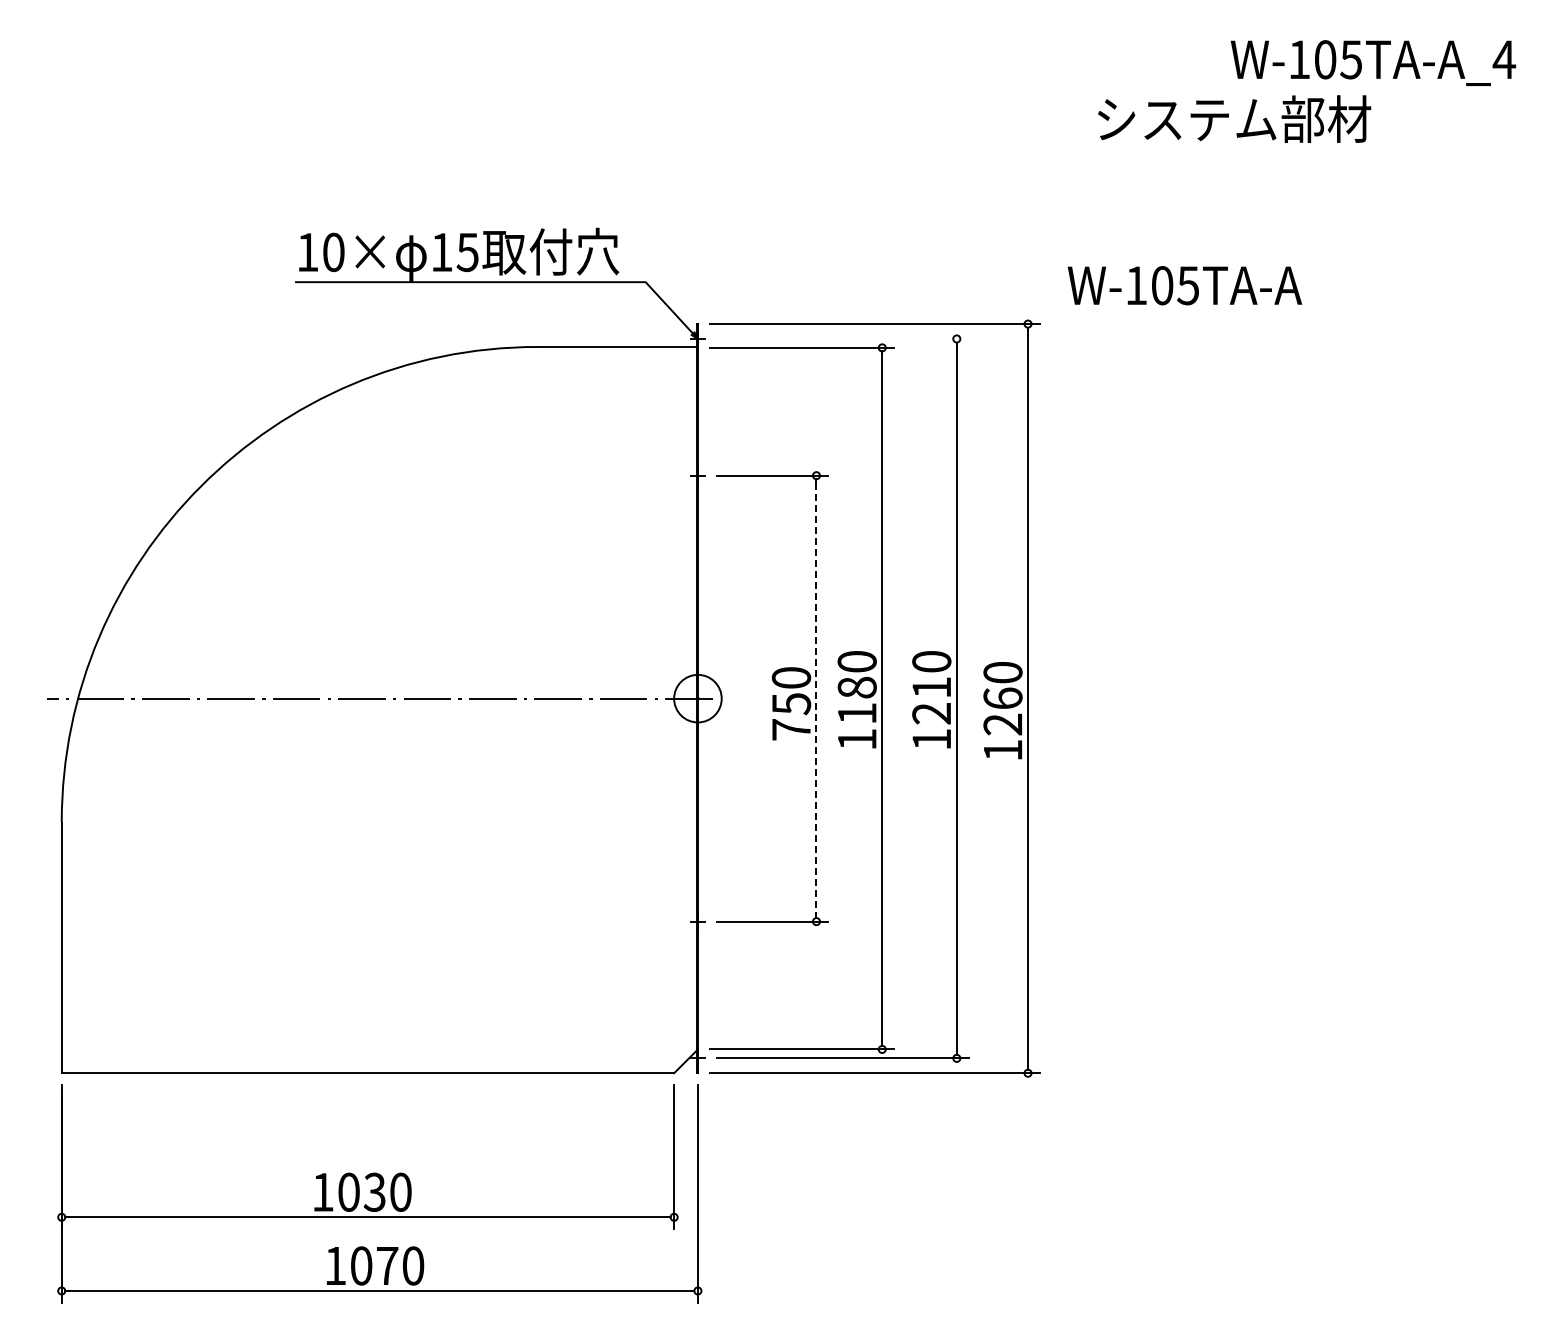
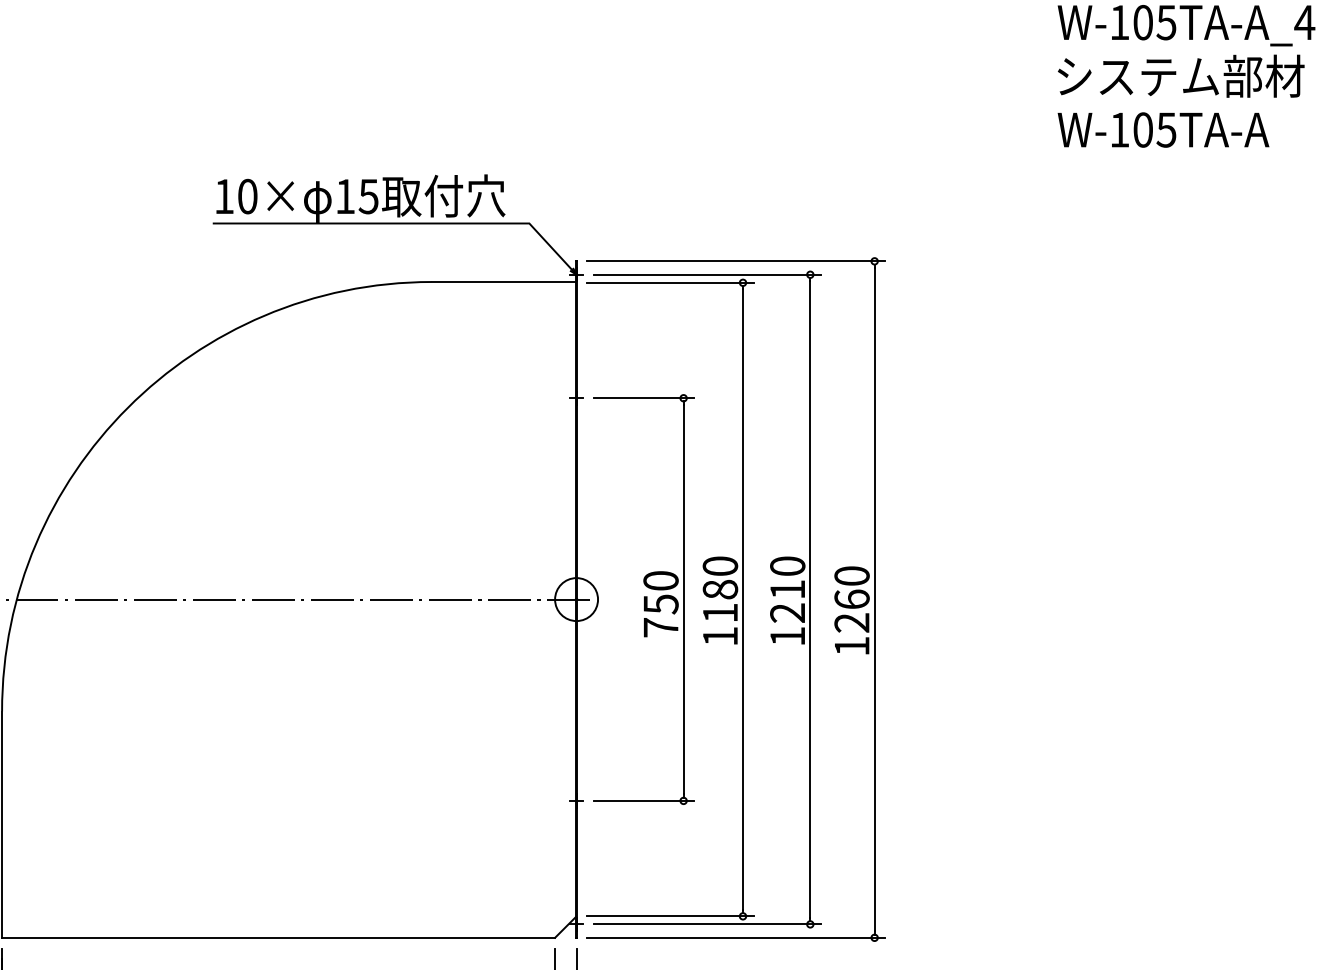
text: (1234, 118) -> (1181, 75), moved
text: (1184, 285) -> (1163, 129), moved
line: (842, 338) -> (707, 274), added
line: (816, 698) -> (683, 599), dashed -> solid

